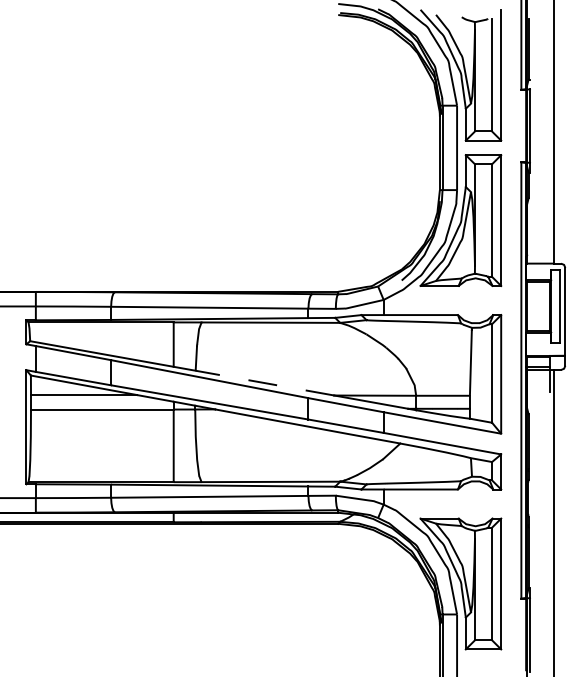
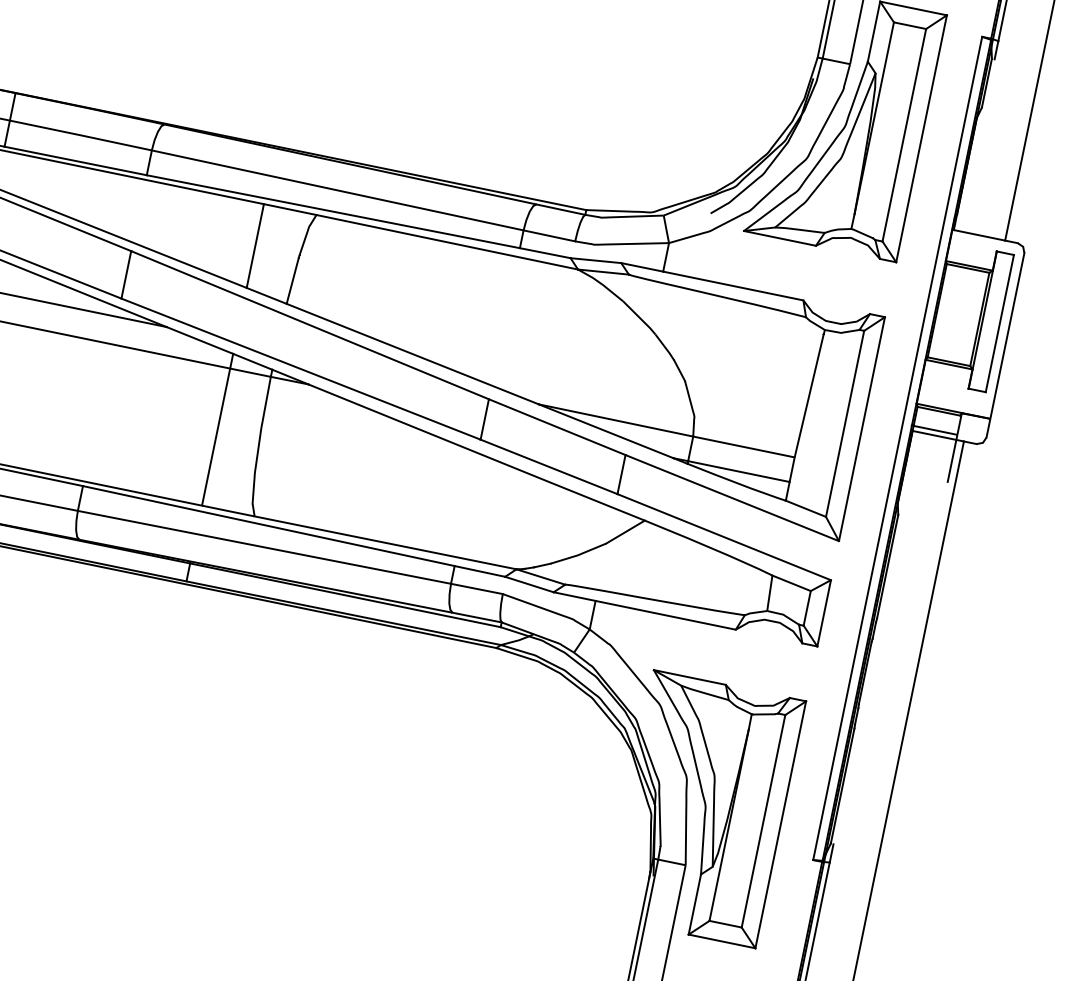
line: (264, 383) -> (411, 354), dashed -> solid

